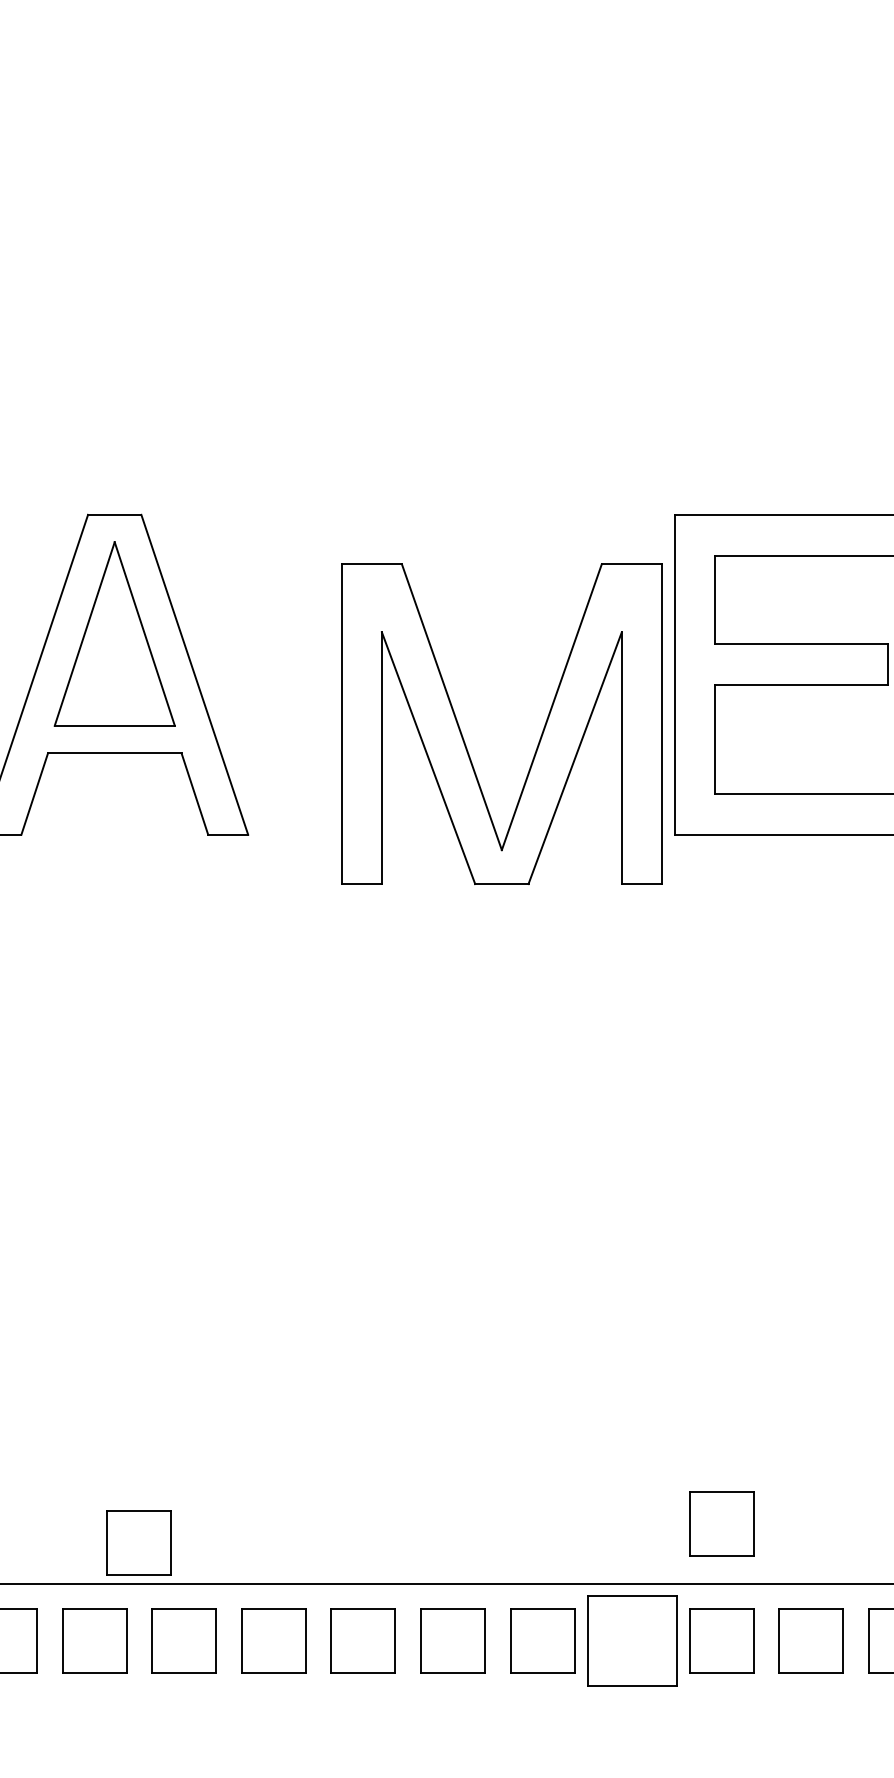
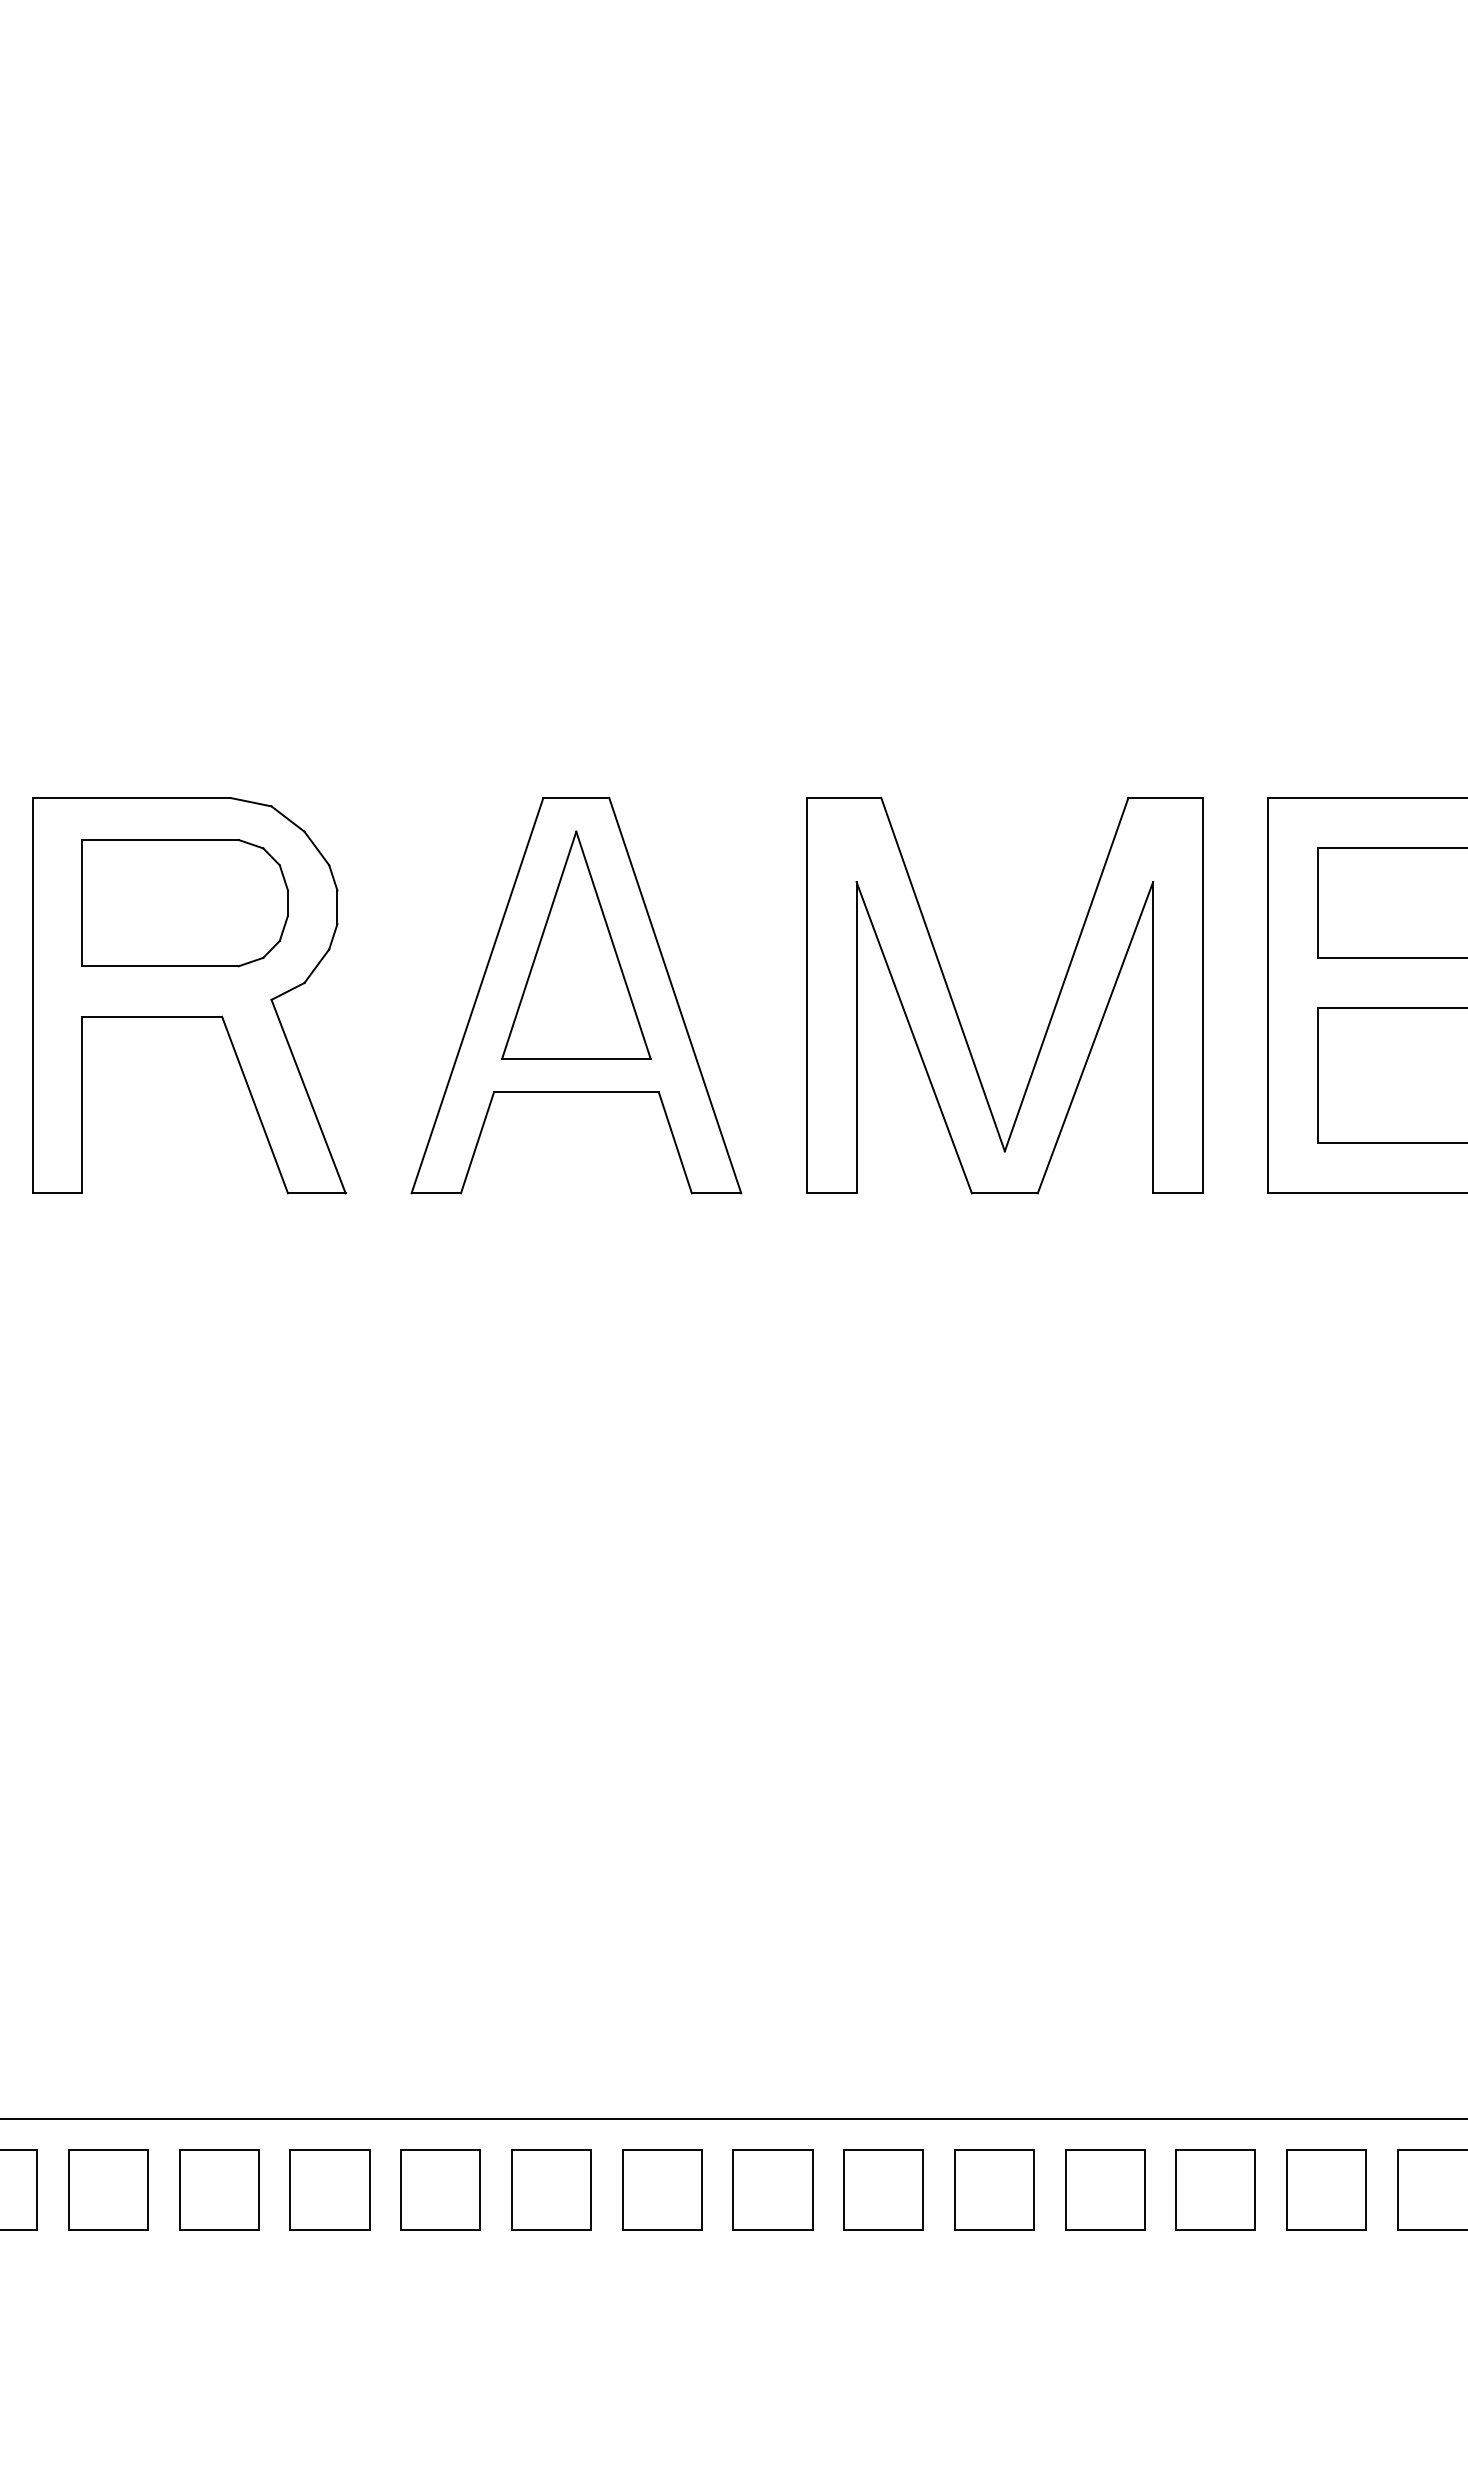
part: (463, 737) -> (957, 1012), moved
part: (721, 1523) -> (1326, 2044), removed
part: (139, 1542) -> (606, 2068), removed
part: (631, 1640) -> (1215, 2189), size x0.71

